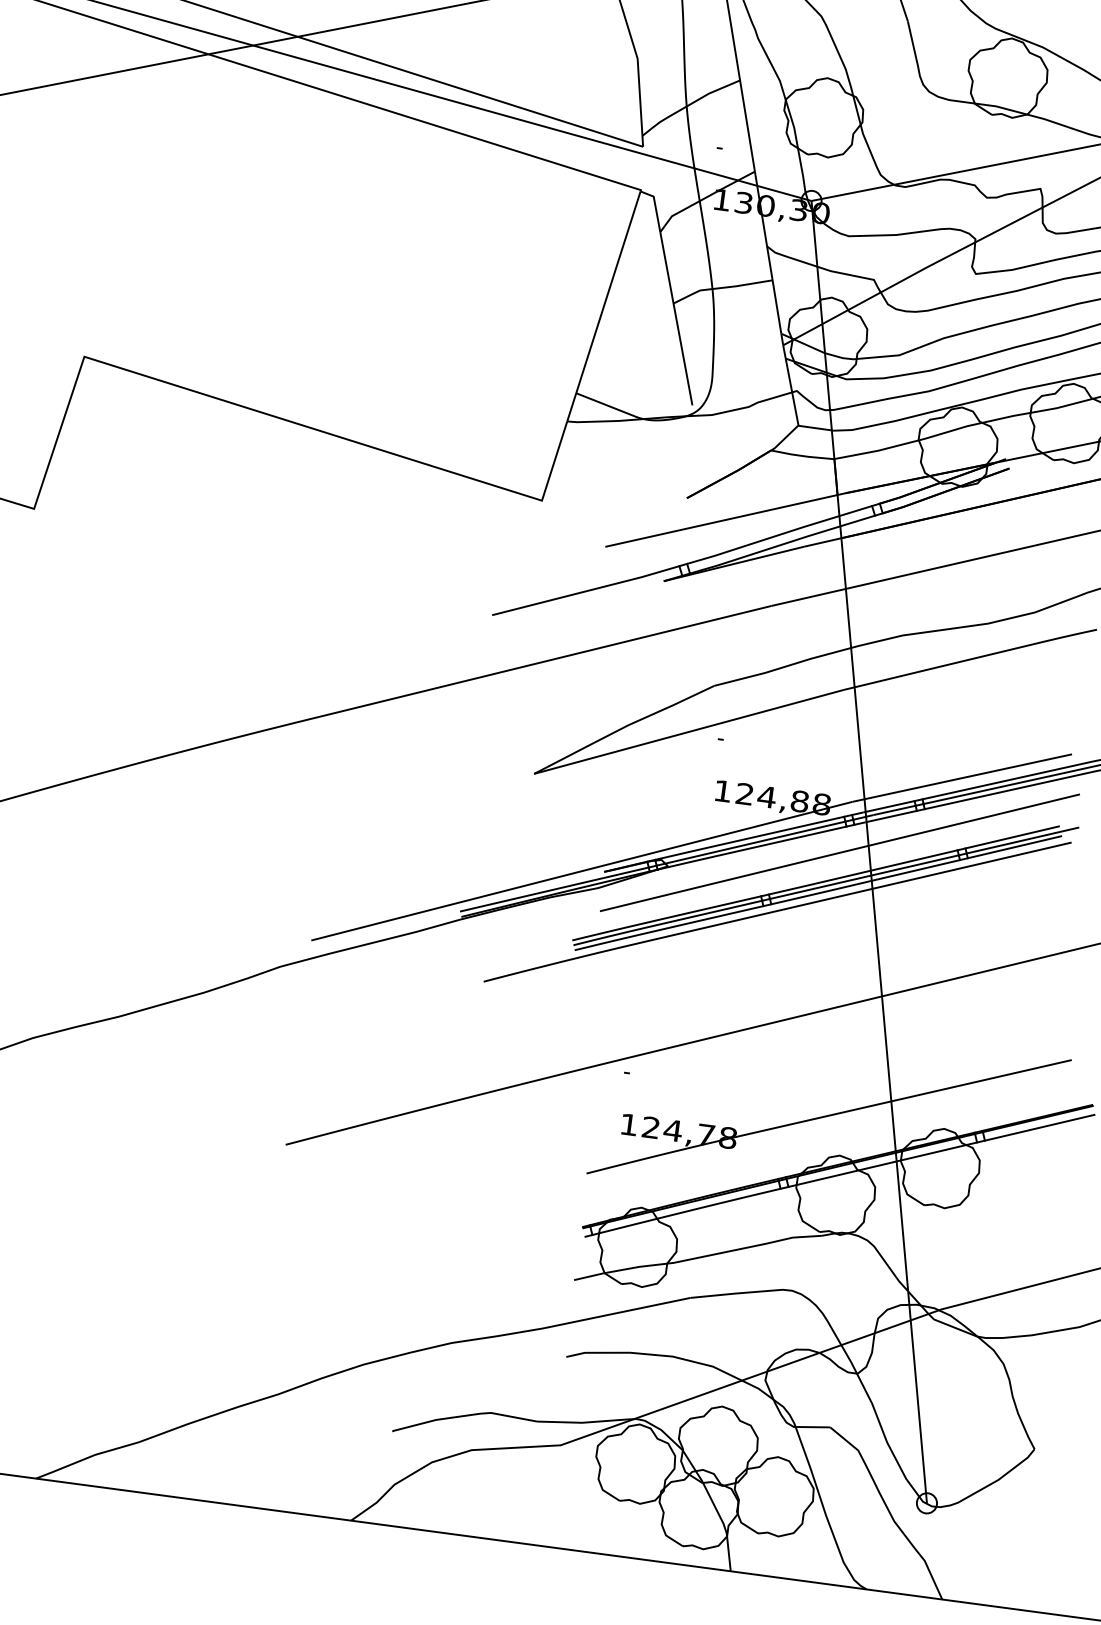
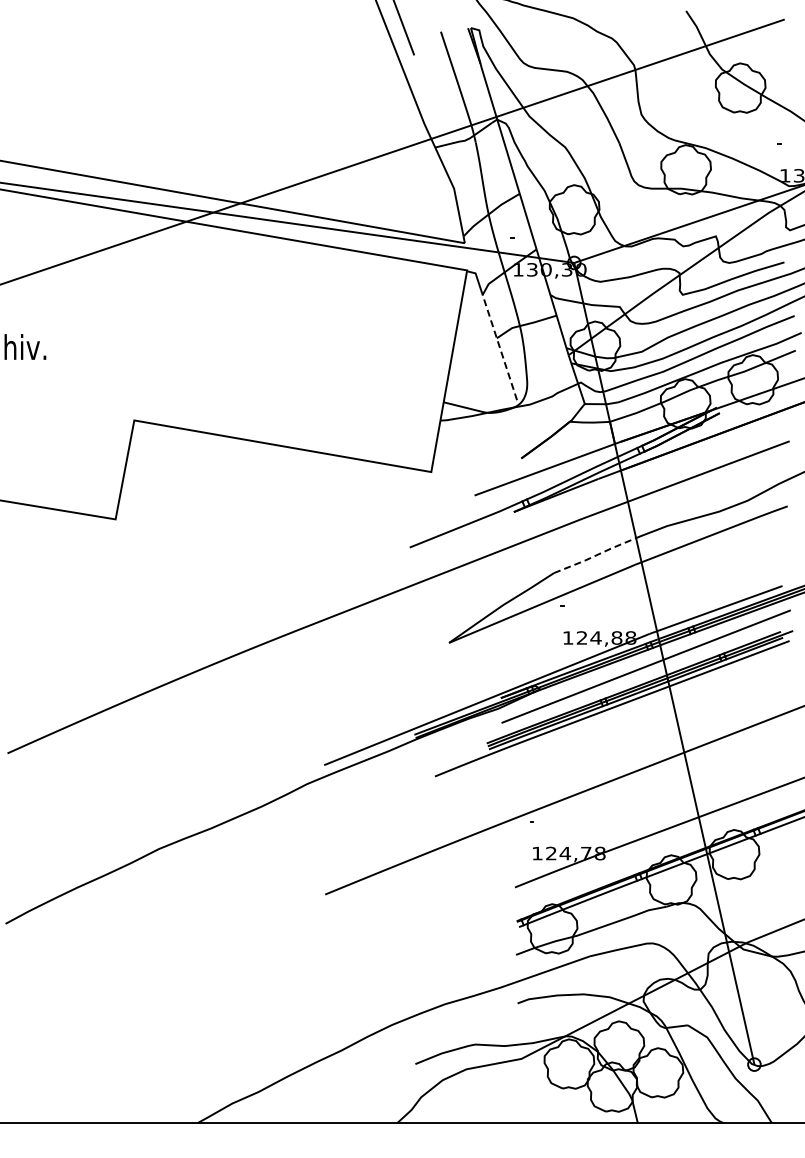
line: (675, 318) -> (499, 347), solid -> dashed
line: (783, 666) -> (595, 555), solid -> dashed

